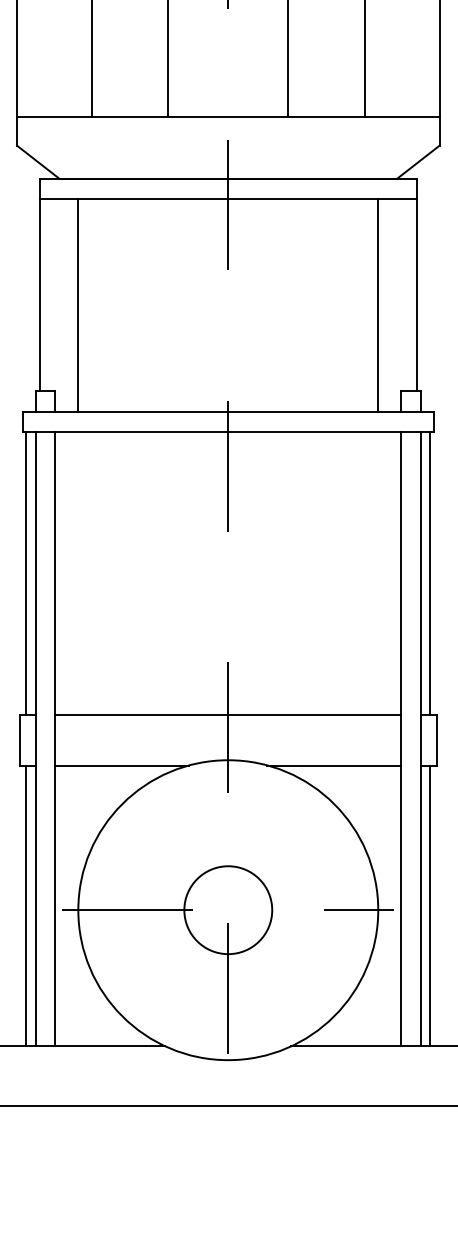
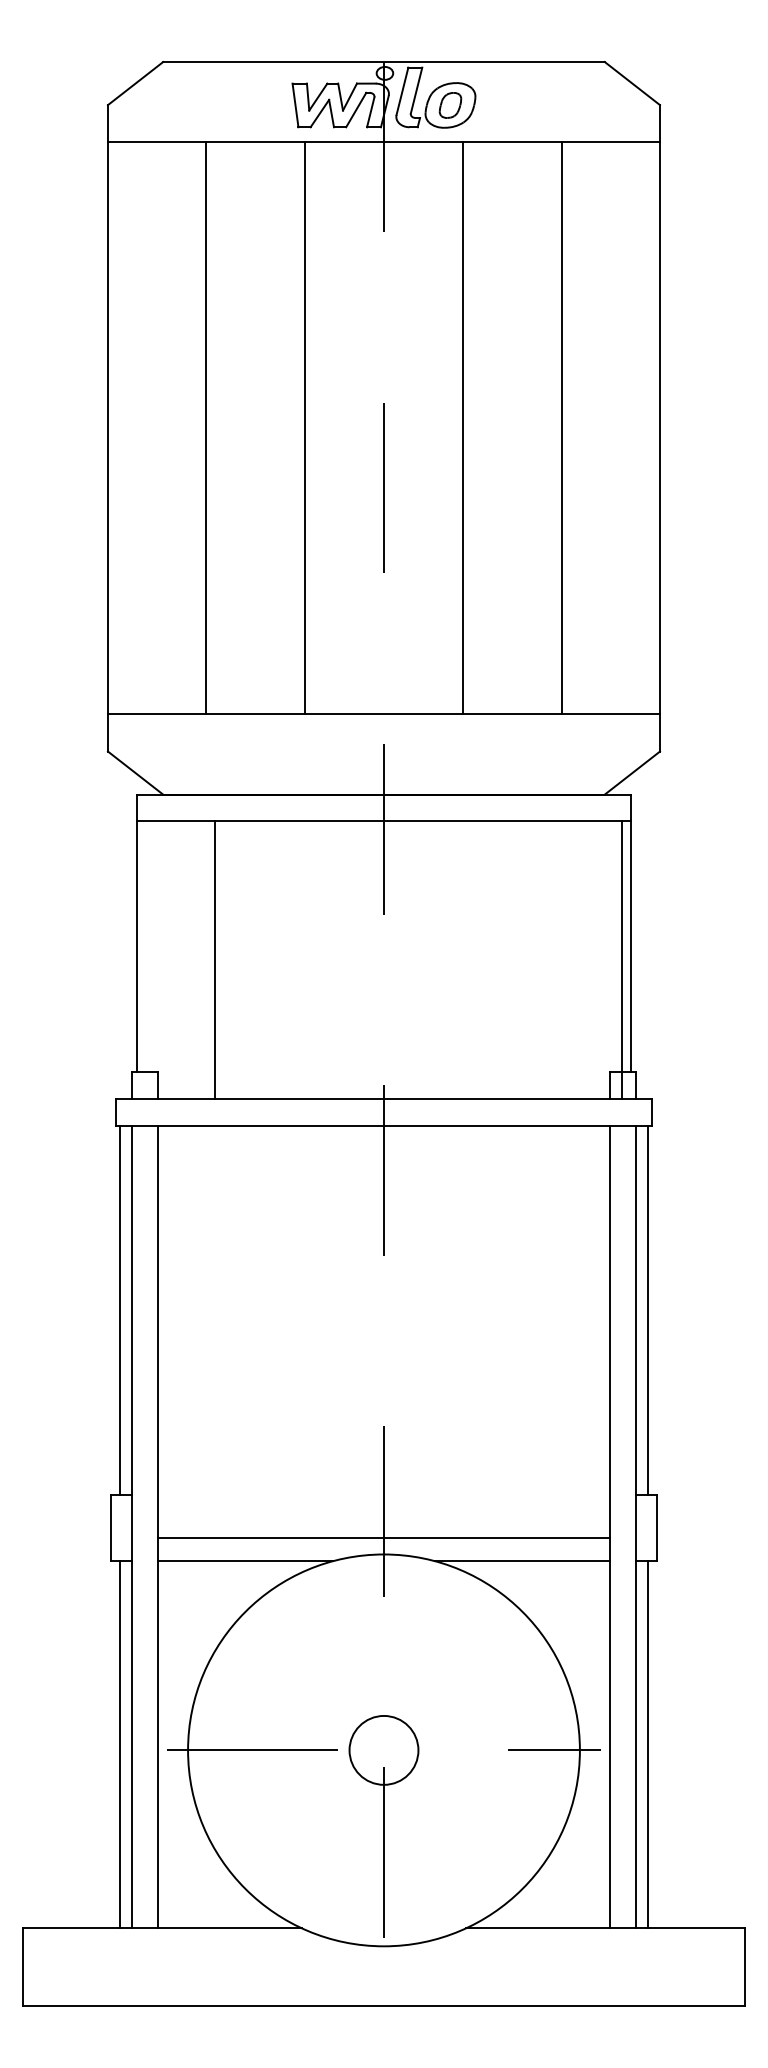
line: (78, 305) -> (215, 960), moved
line: (377, 305) -> (621, 960), moved
line: (227, 714) -> (383, 1537), moved
circle: (227, 909) -> (383, 1749), size x0.6

